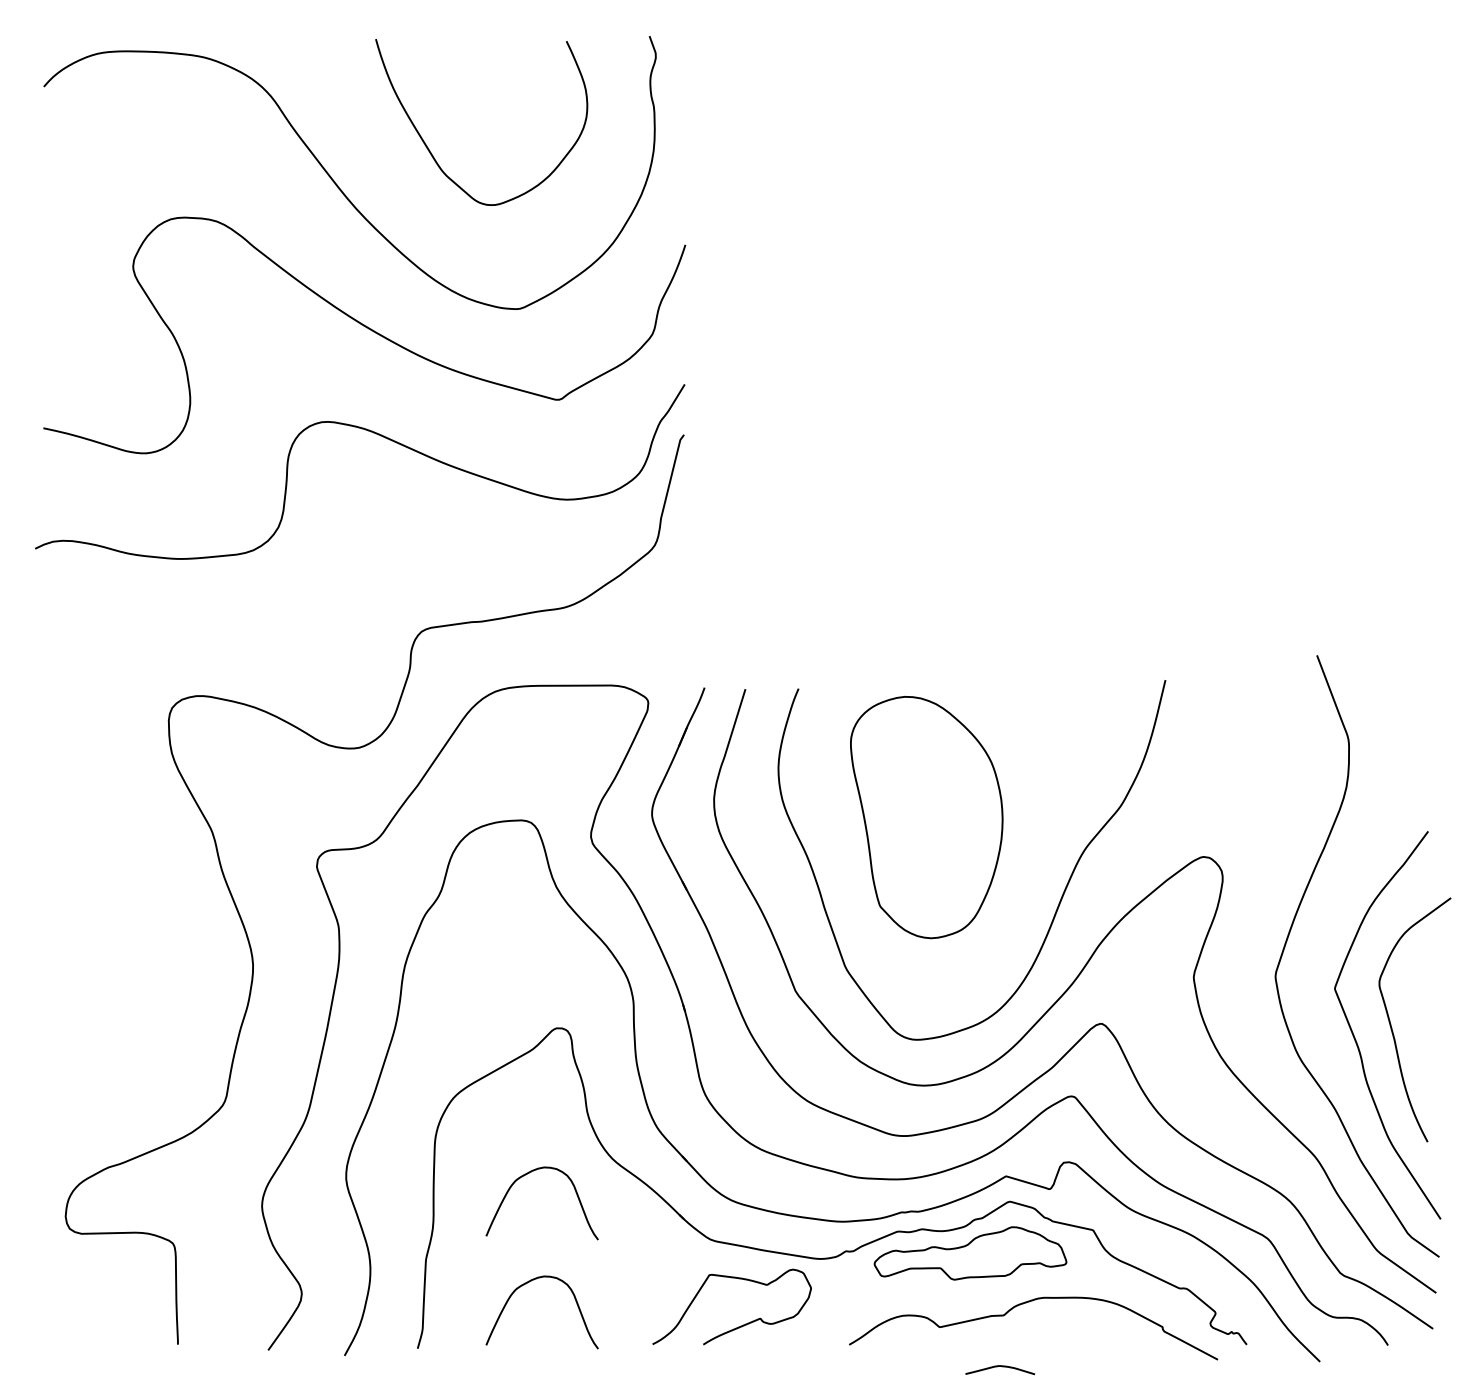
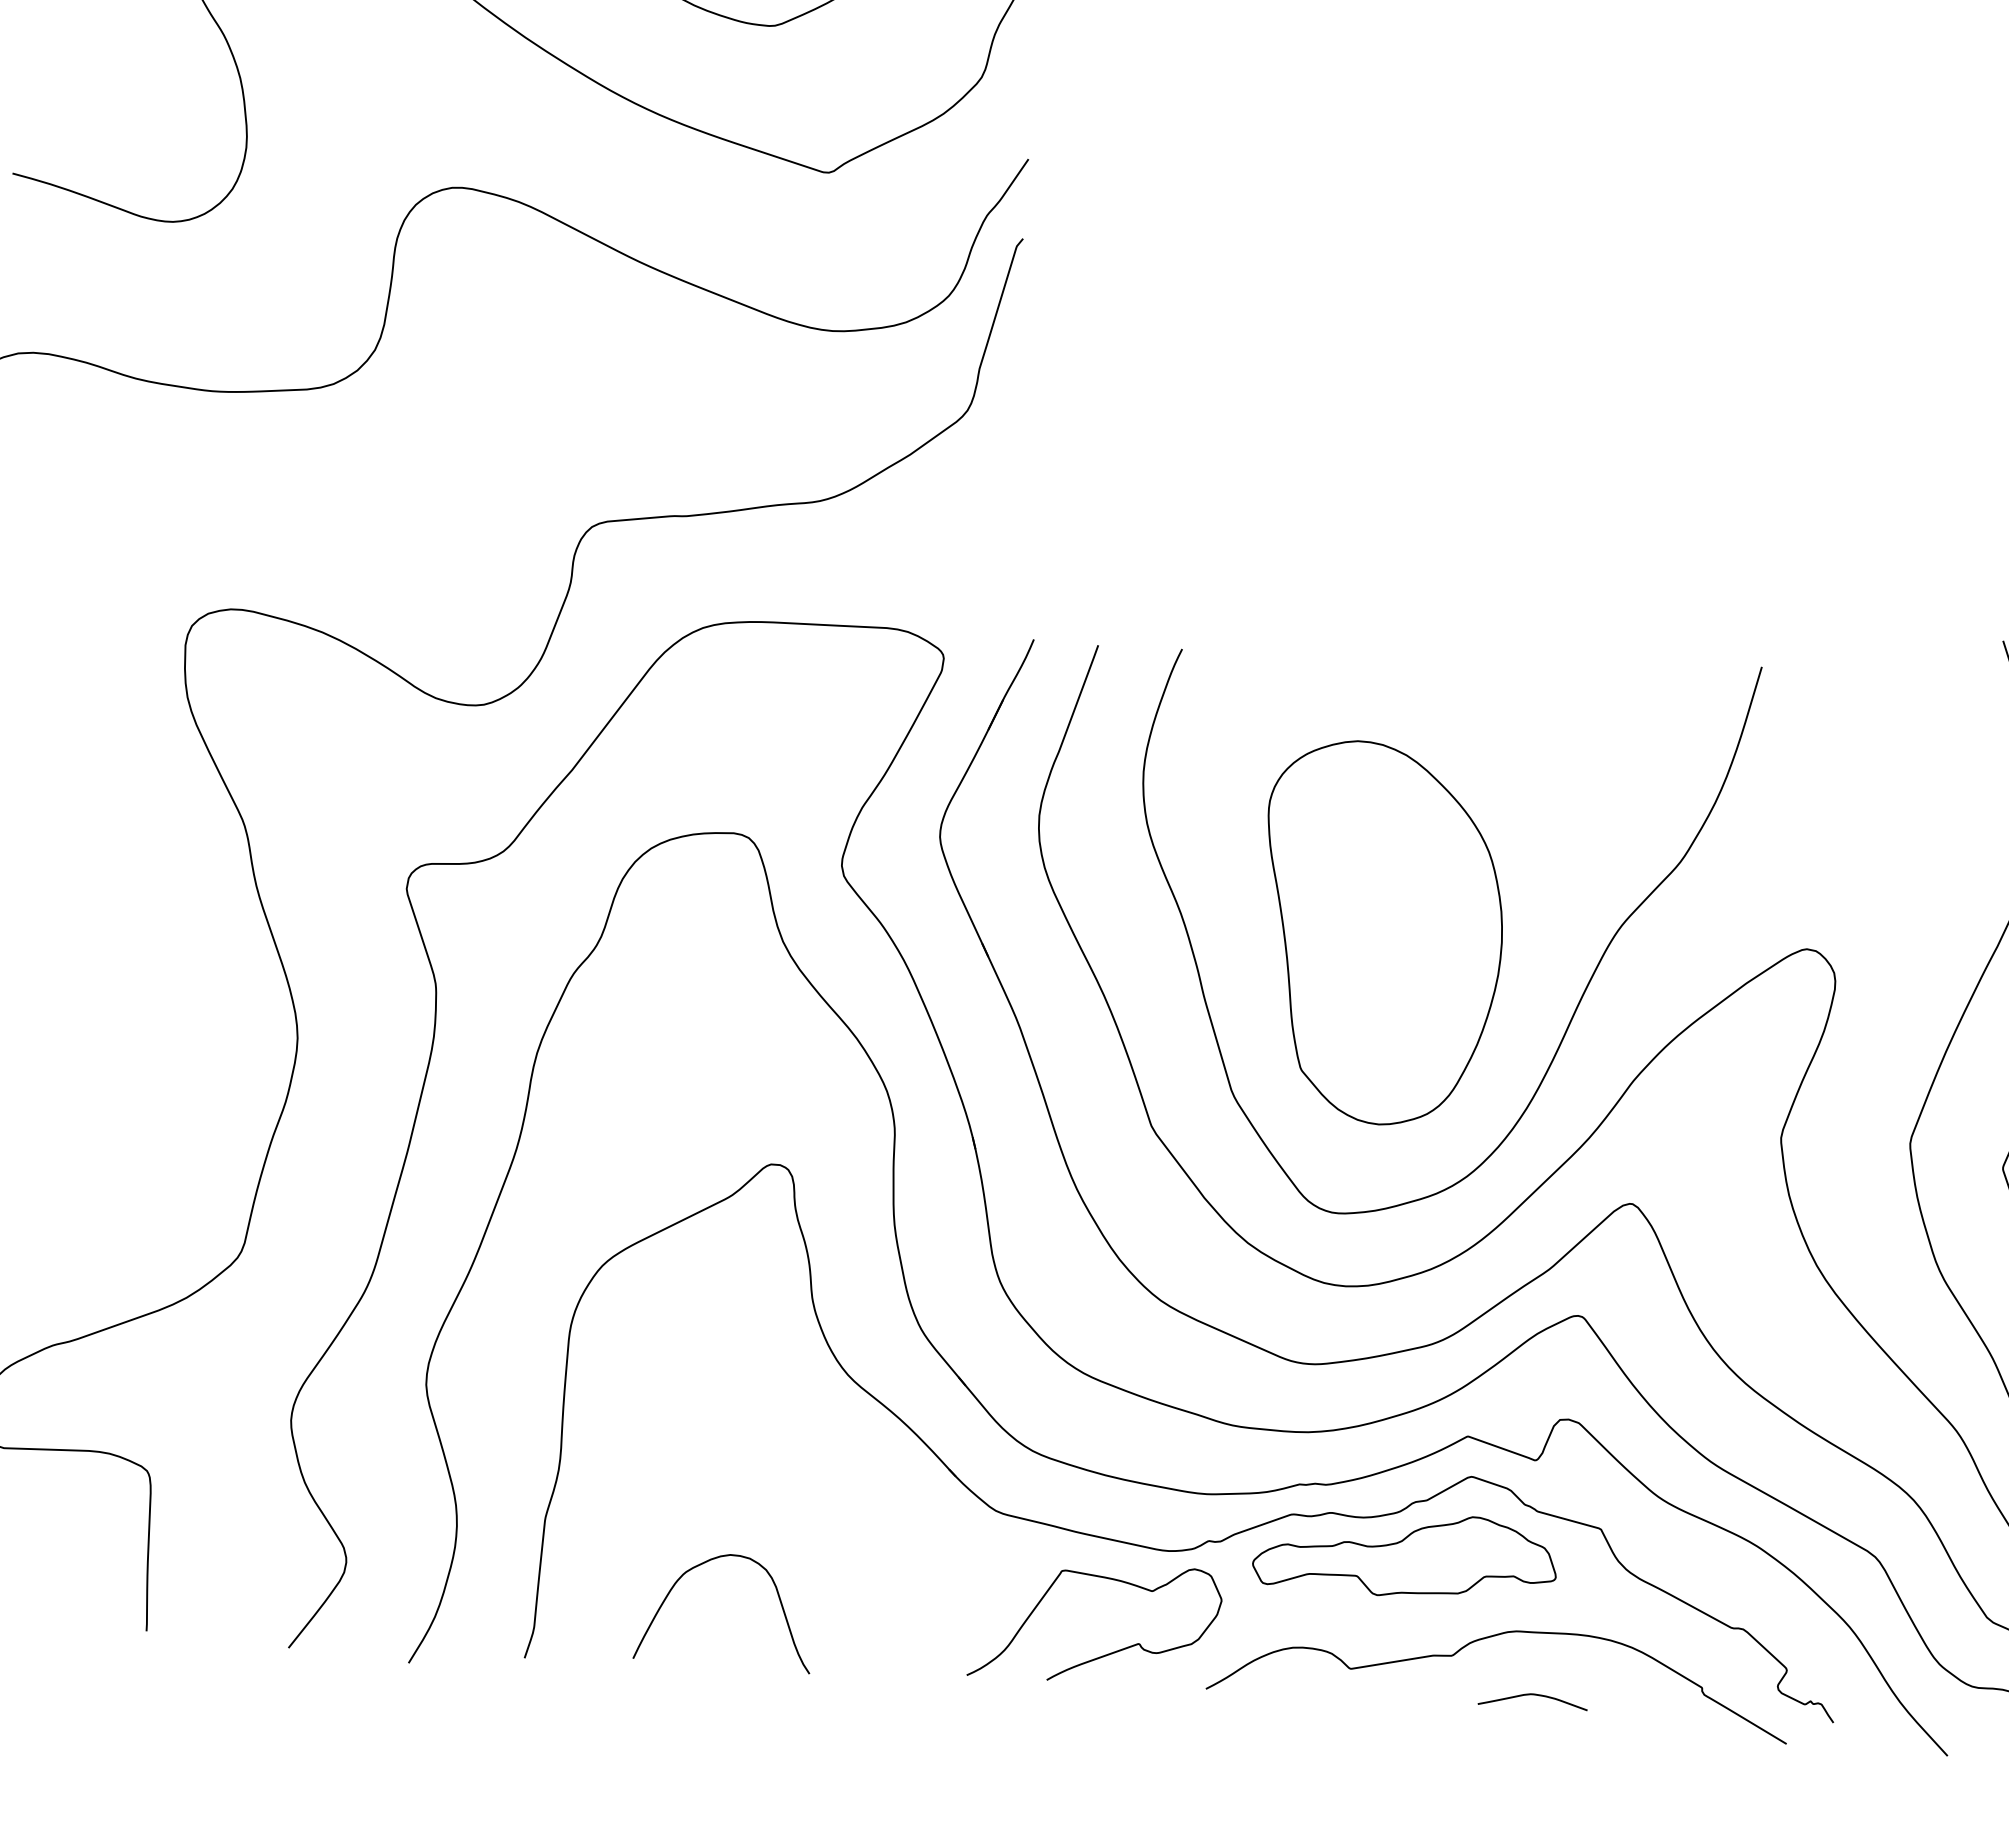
part: (926, 817) -> (1381, 933), moved
curve: (524, 1176) -> (707, 1395), removed
curve: (740, 1325) -> (1107, 1652), moved
curve: (1002, 1367) -> (1536, 1696), moved

